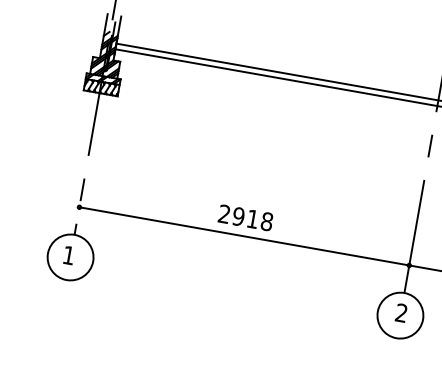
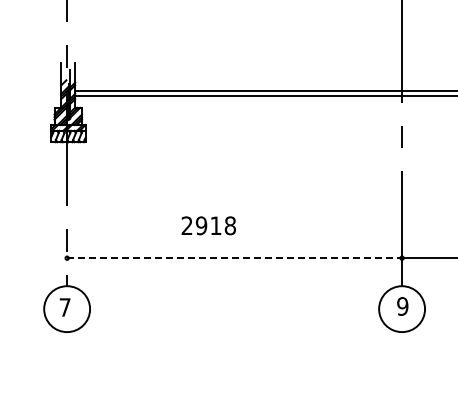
text: (245, 217) -> (208, 225), moved
line: (245, 236) -> (235, 258), solid -> dashed
text: (68, 255) -> (64, 307), 1 -> 7
text: (401, 313) -> (402, 306), 2 -> 9

